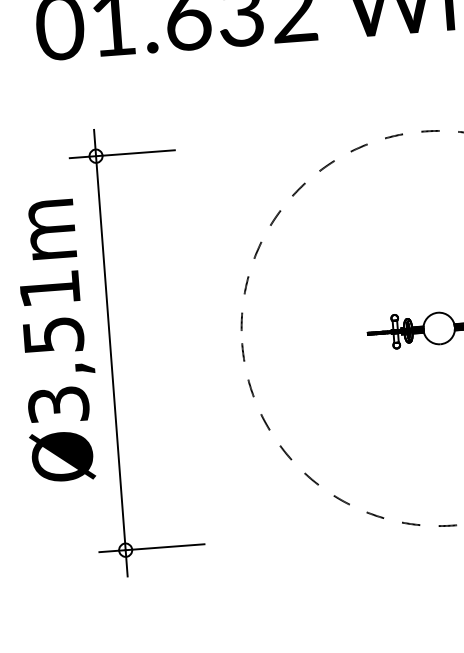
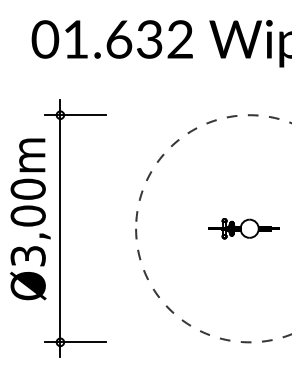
text: (50, 311) -> (27, 202), Ø3,51m -> Ø3,00m

